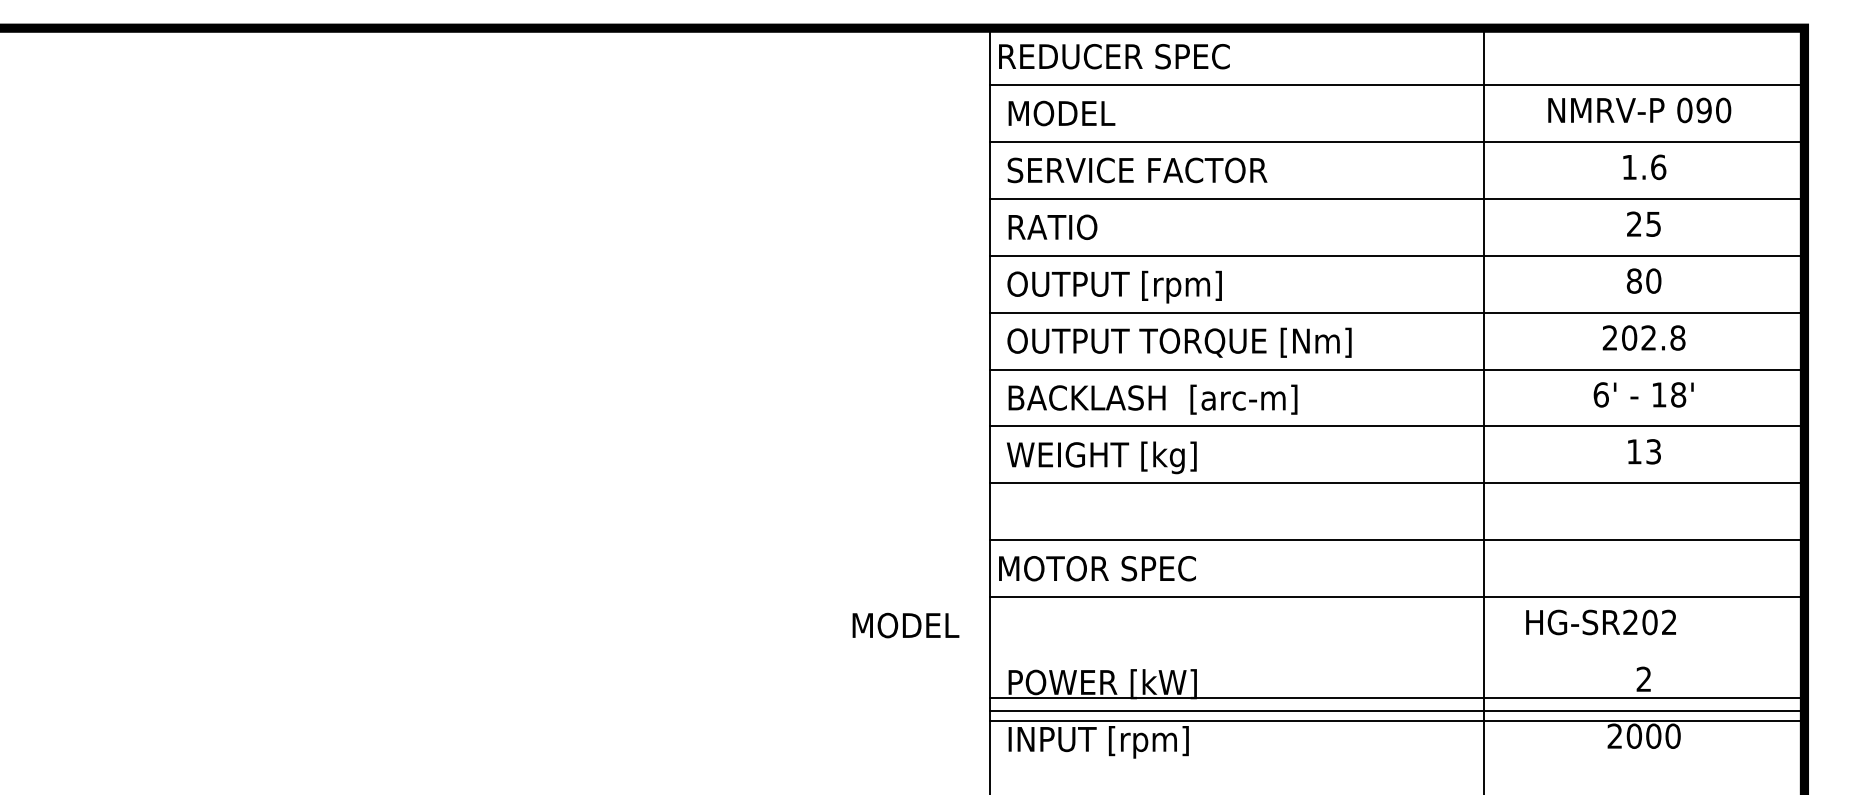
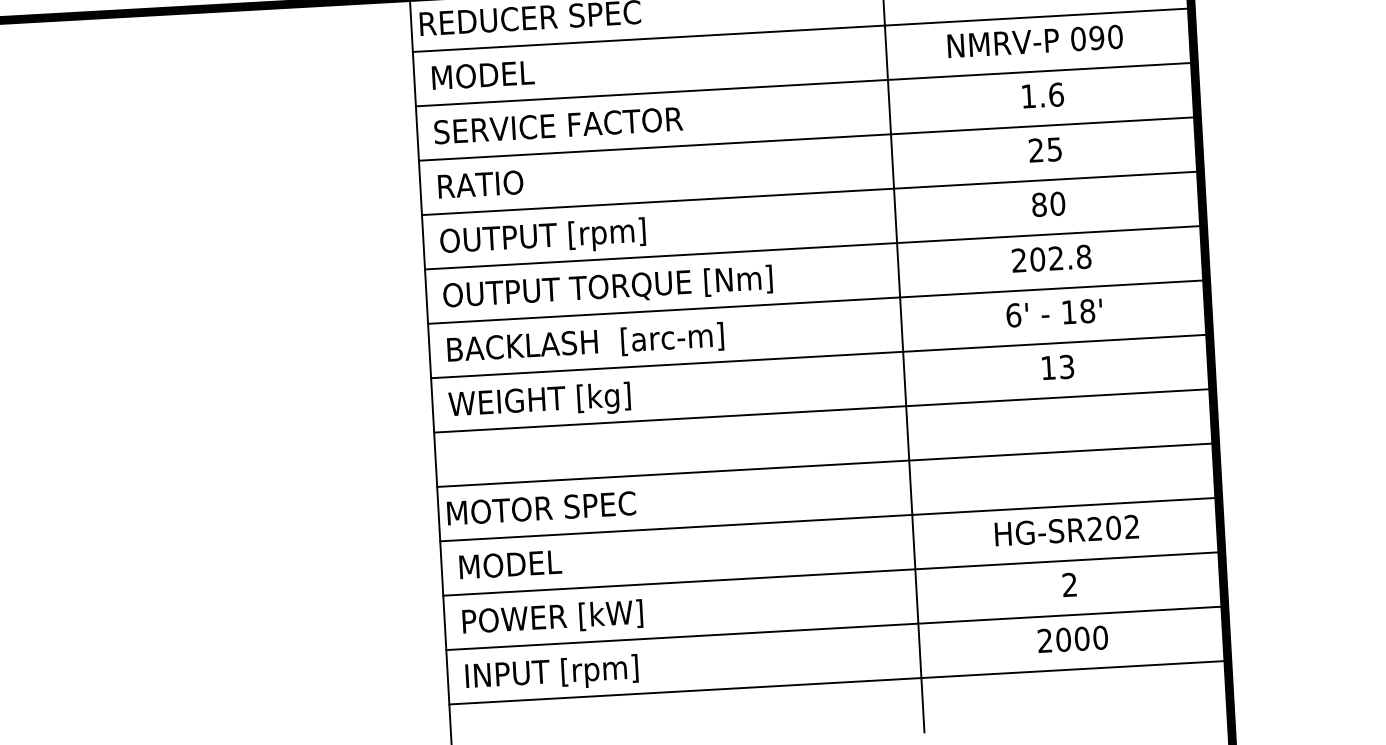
text: (1600, 622) -> (1066, 530), moved
text: (905, 625) -> (510, 564), moved
line: (1396, 698) -> (831, 574), moved
line: (1396, 720) -> (837, 682), moved

